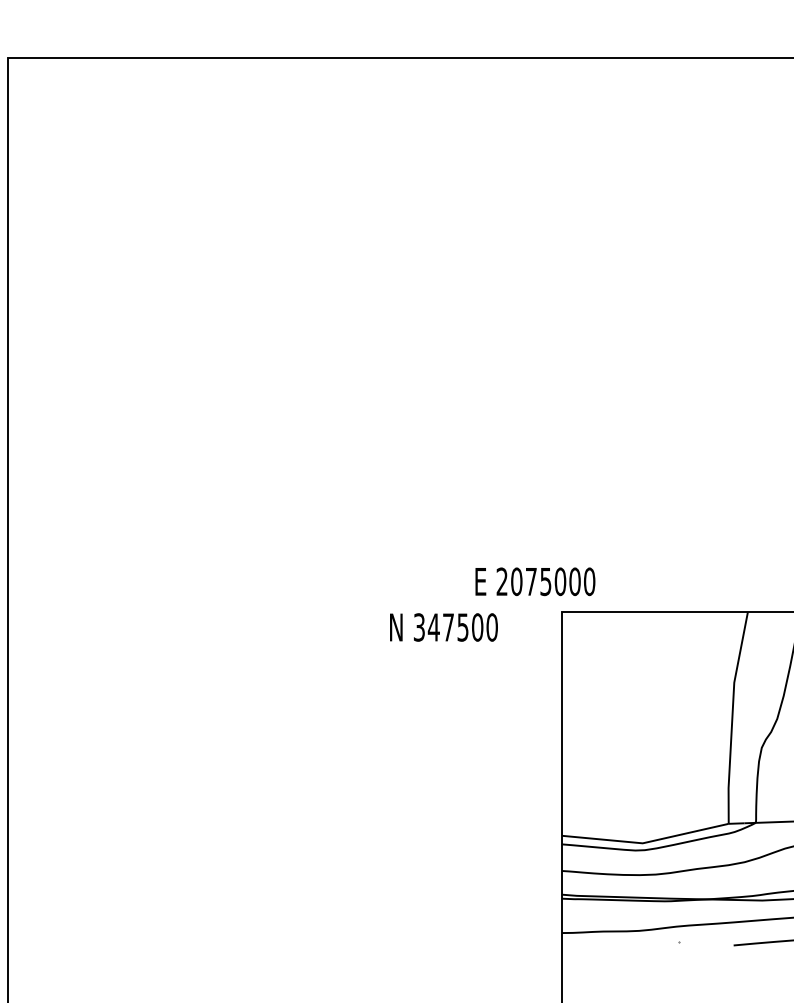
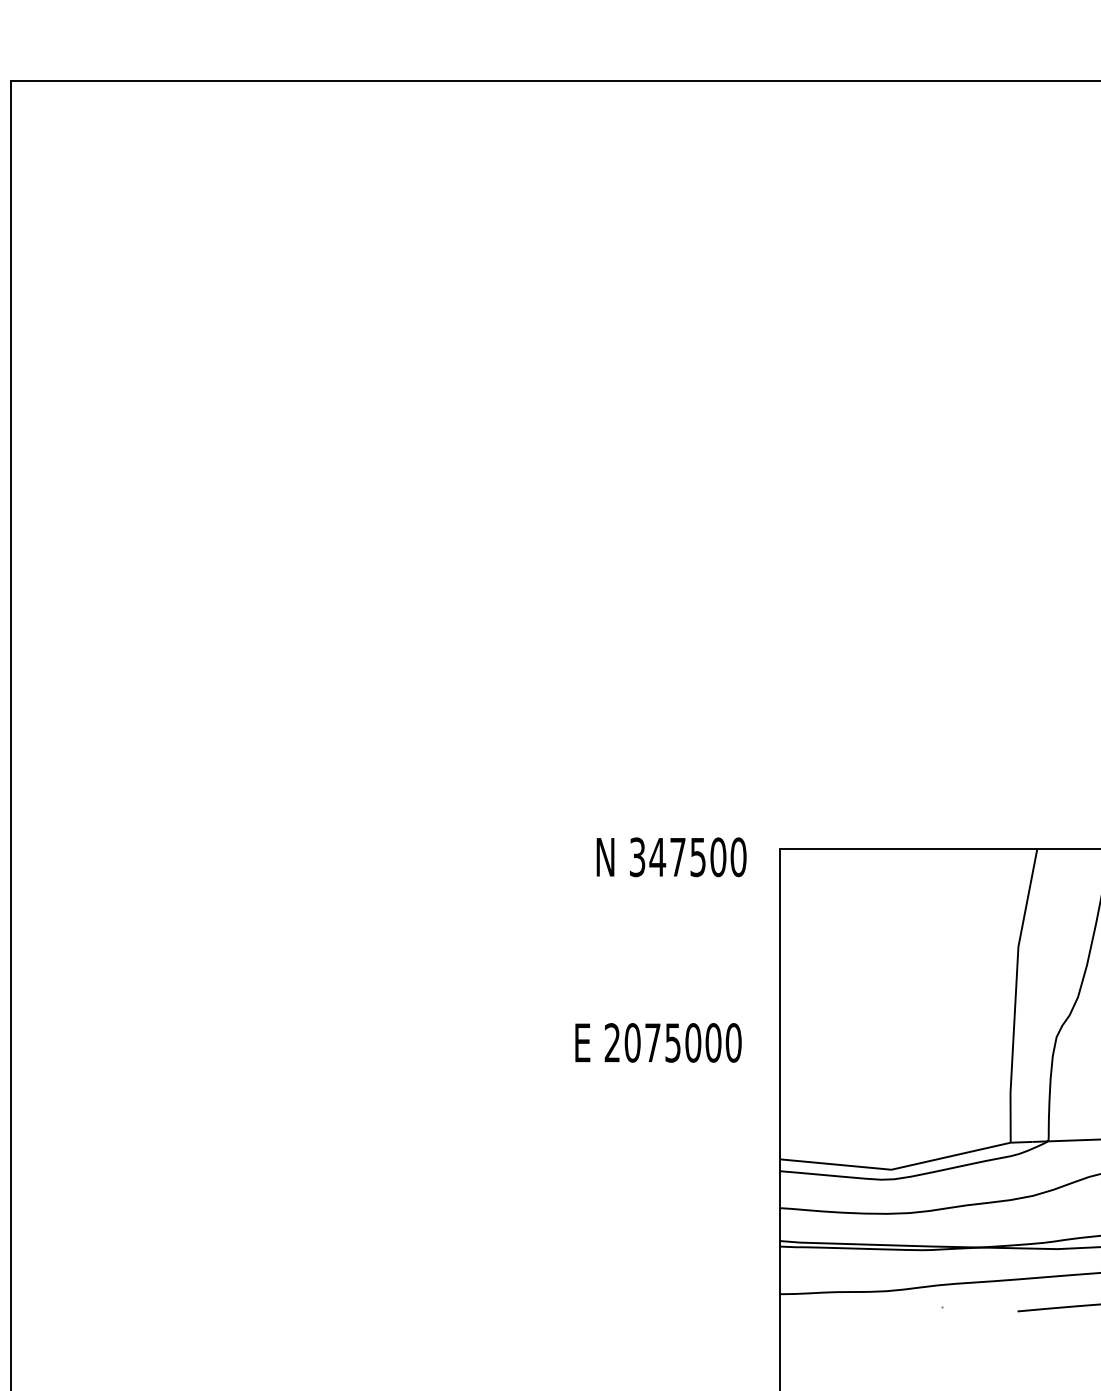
text: (535, 581) -> (658, 1042), moved
text: (443, 627) -> (671, 857), moved

